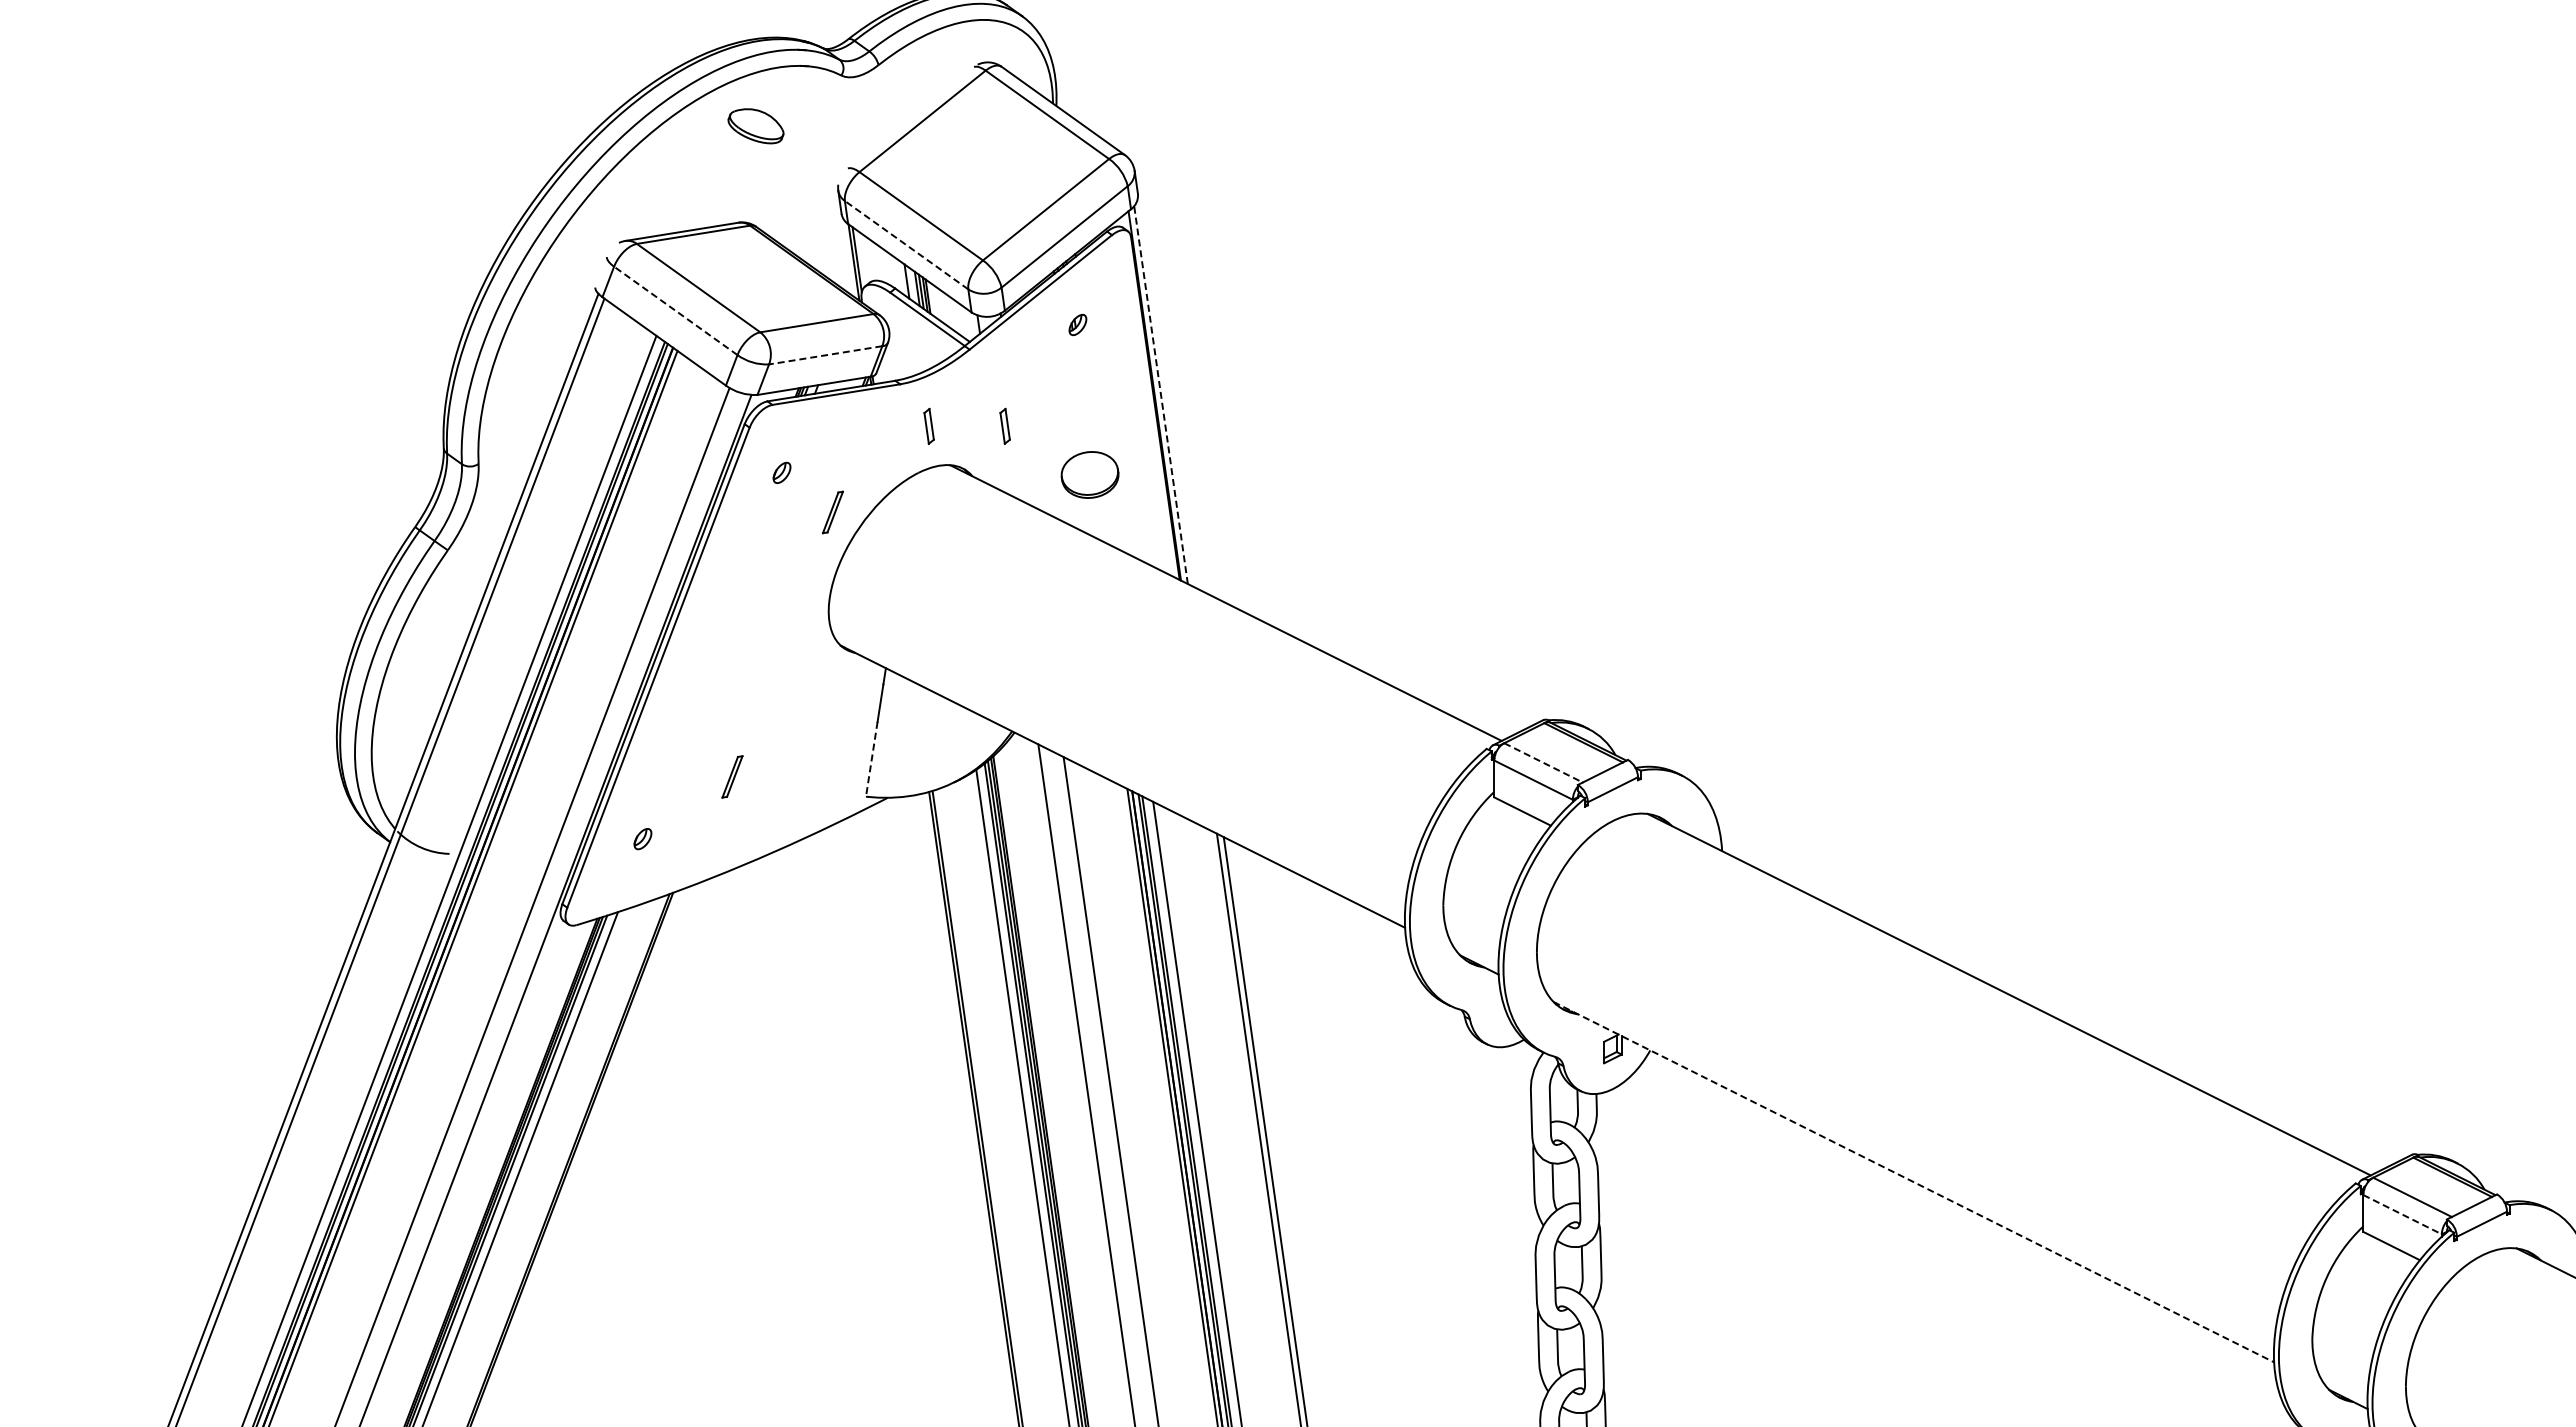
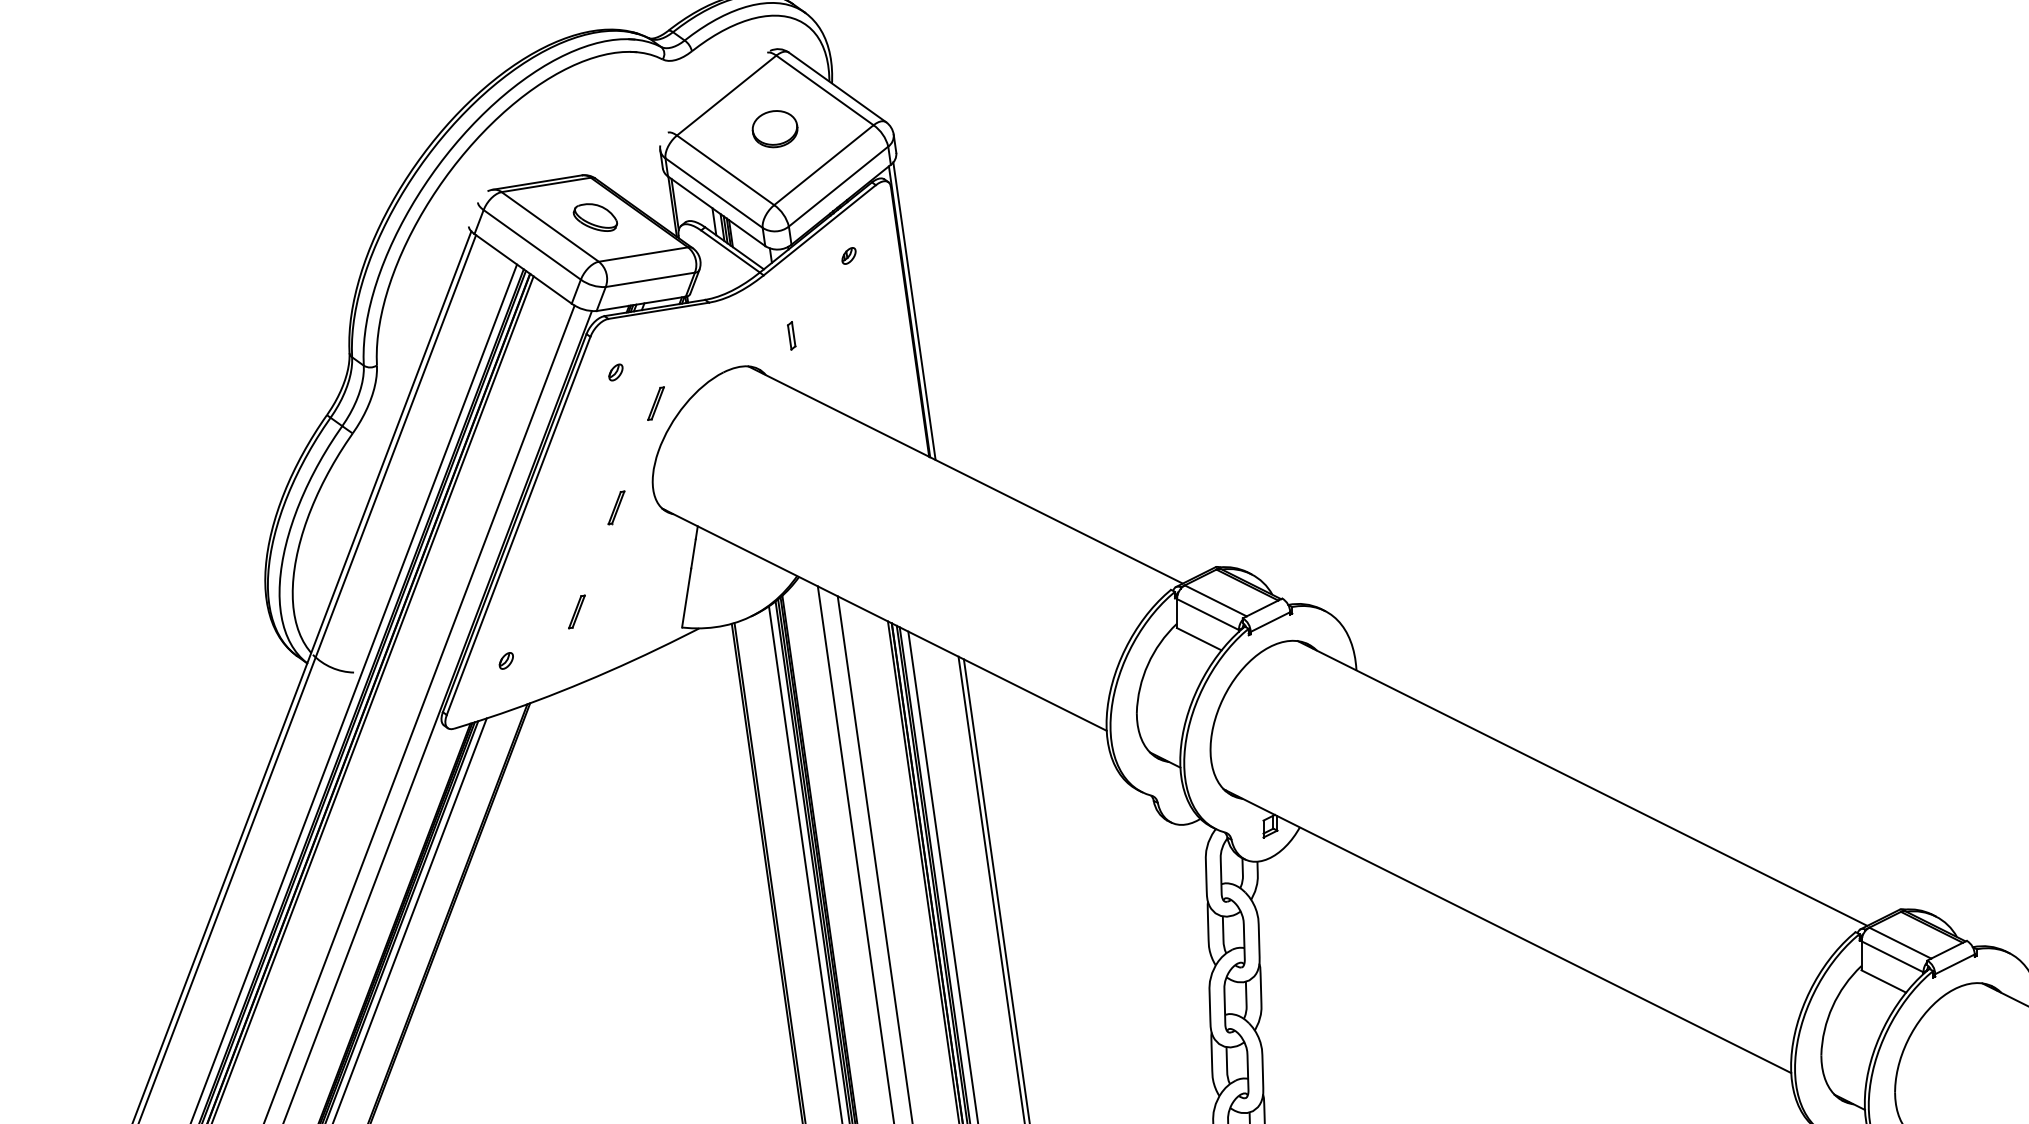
part: (755, 126) -> (595, 217), moved
line: (906, 245) -> (713, 193), dashed -> solid
line: (675, 310) -> (532, 244), dashed -> solid
line: (825, 355) -> (650, 280), dashed -> solid
line: (1161, 395) -> (914, 311), dashed -> solid
part: (928, 425) -> (731, 335), removed
part: (1089, 474) -> (774, 128), moved
part: (782, 644) -> (616, 507), added
line: (871, 759) -> (686, 598), dashed -> solid
line: (1543, 762) -> (1215, 600), dashed -> solid
line: (1913, 1182) -> (1507, 931), dashed -> solid
line: (2402, 1214) -> (1892, 956), dashed -> solid

